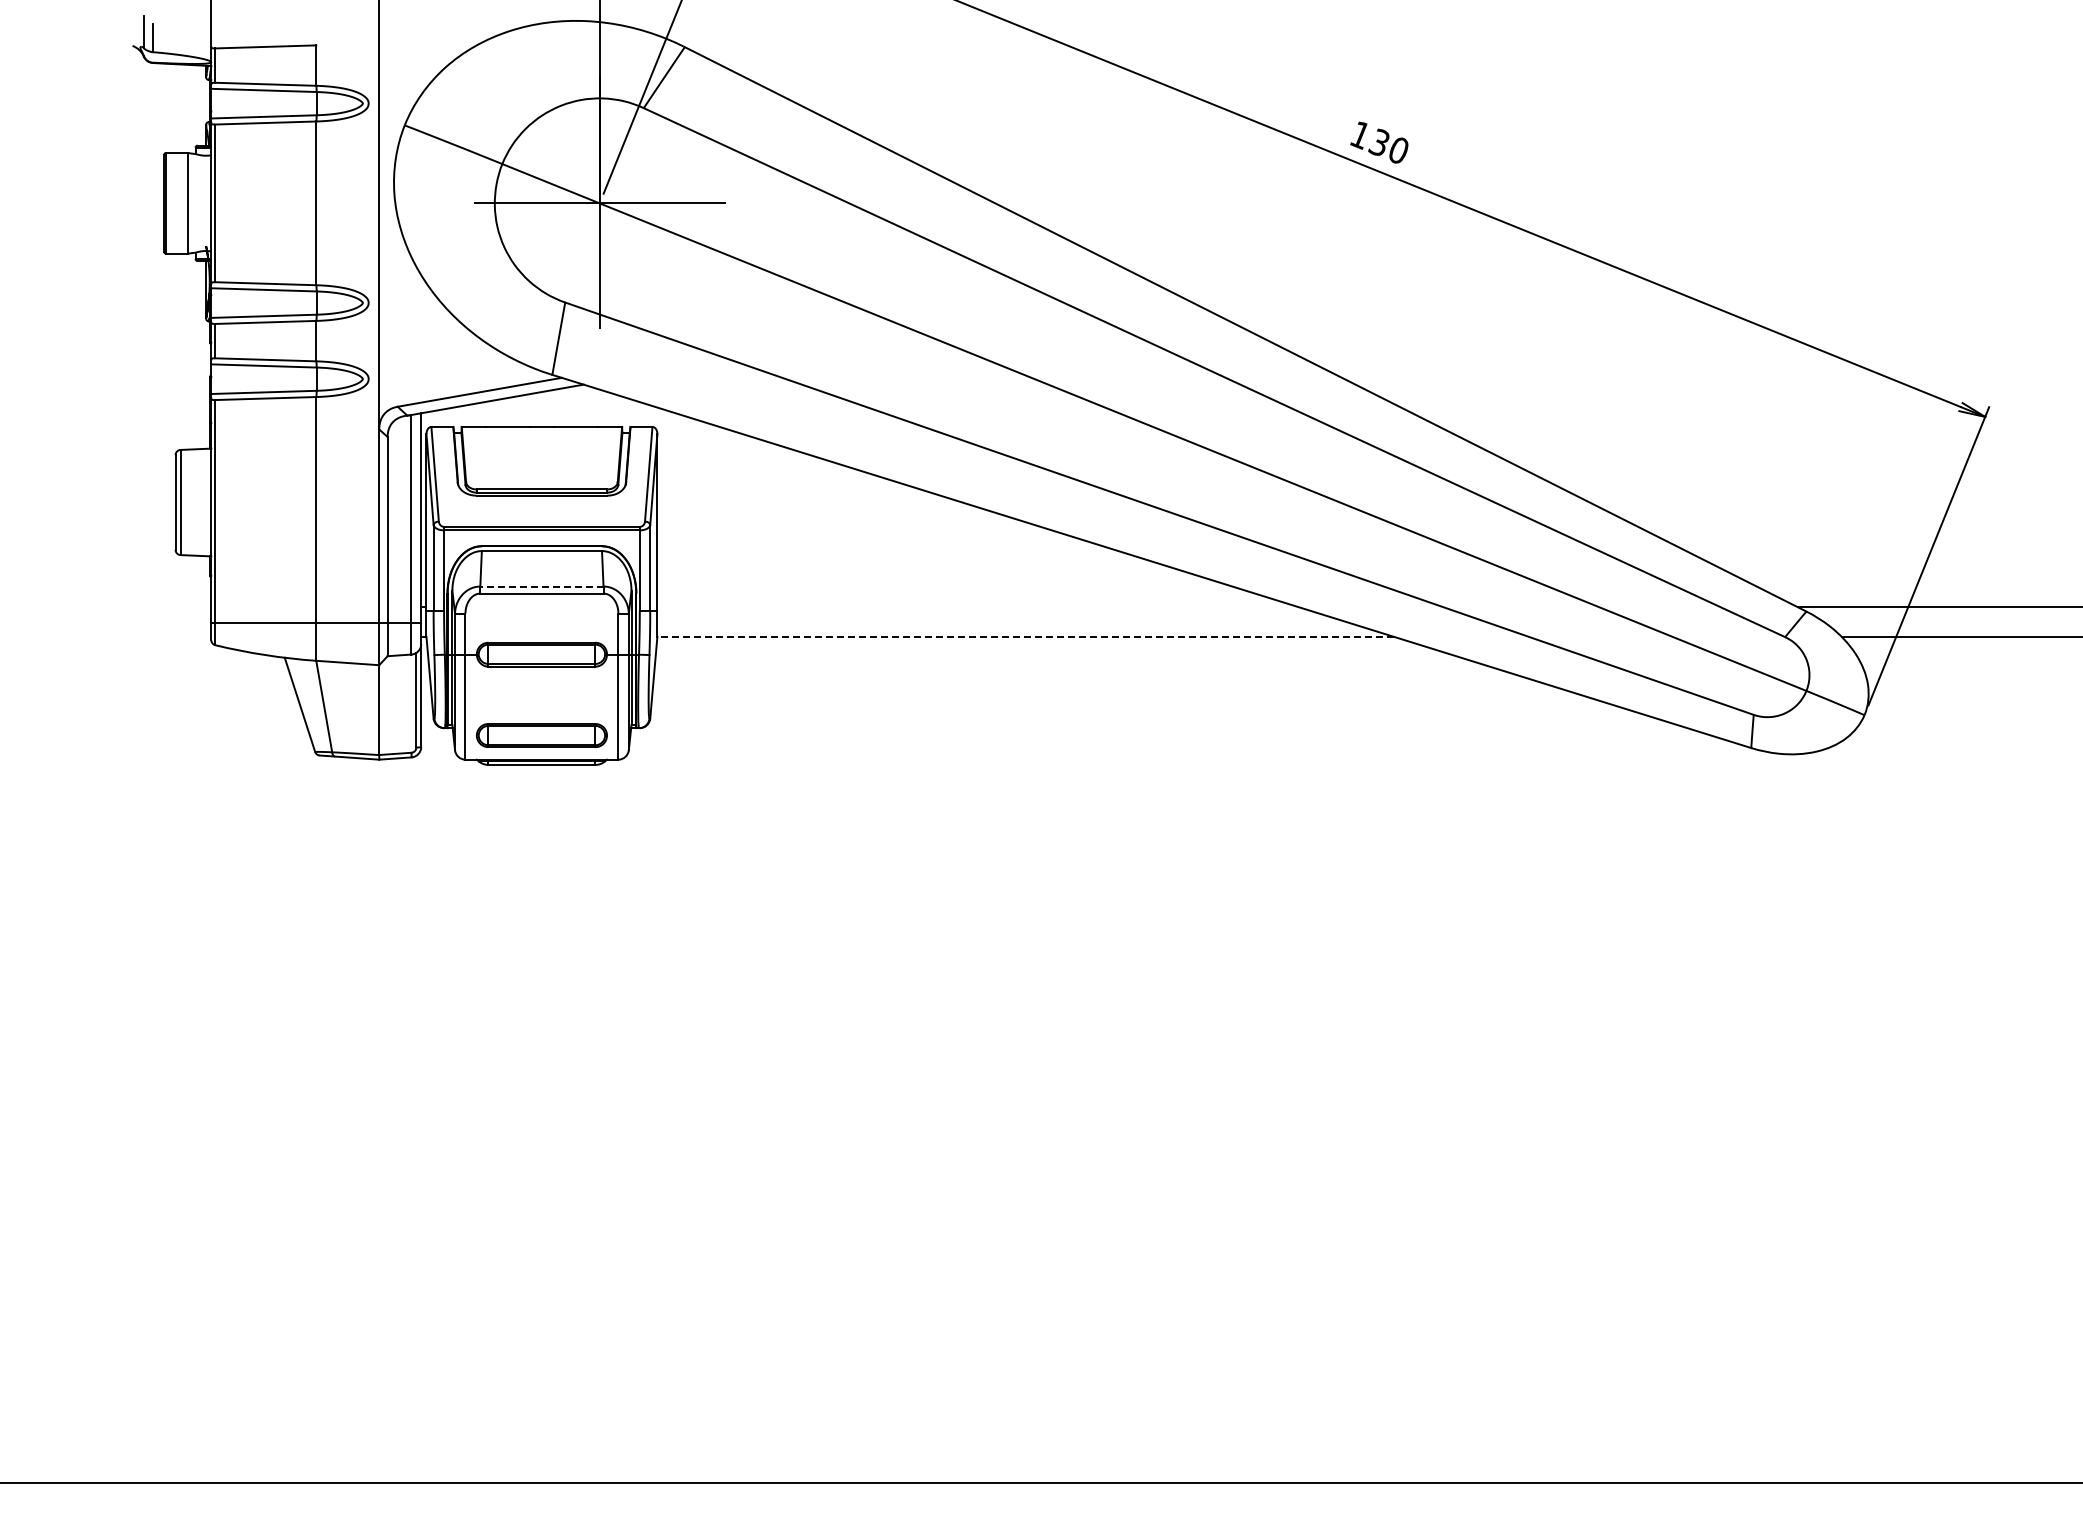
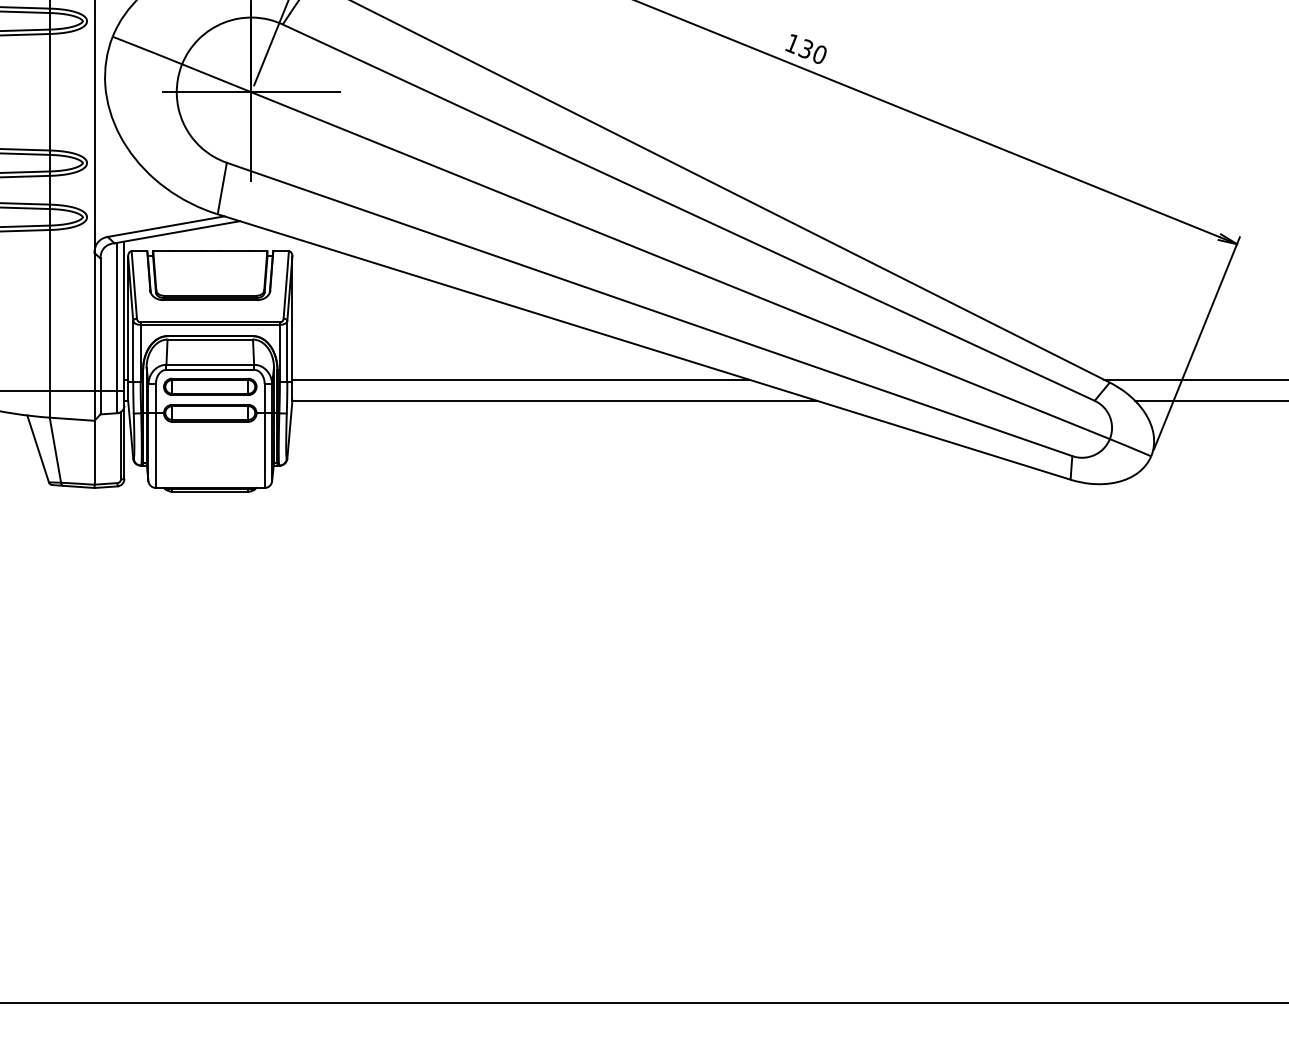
line: (541, 586) -> (209, 364), dashed -> solid
line: (978, 607) -> (520, 379), added
line: (1025, 636) -> (554, 400), dashed -> solid
part: (541, 735) -> (209, 386), moved

